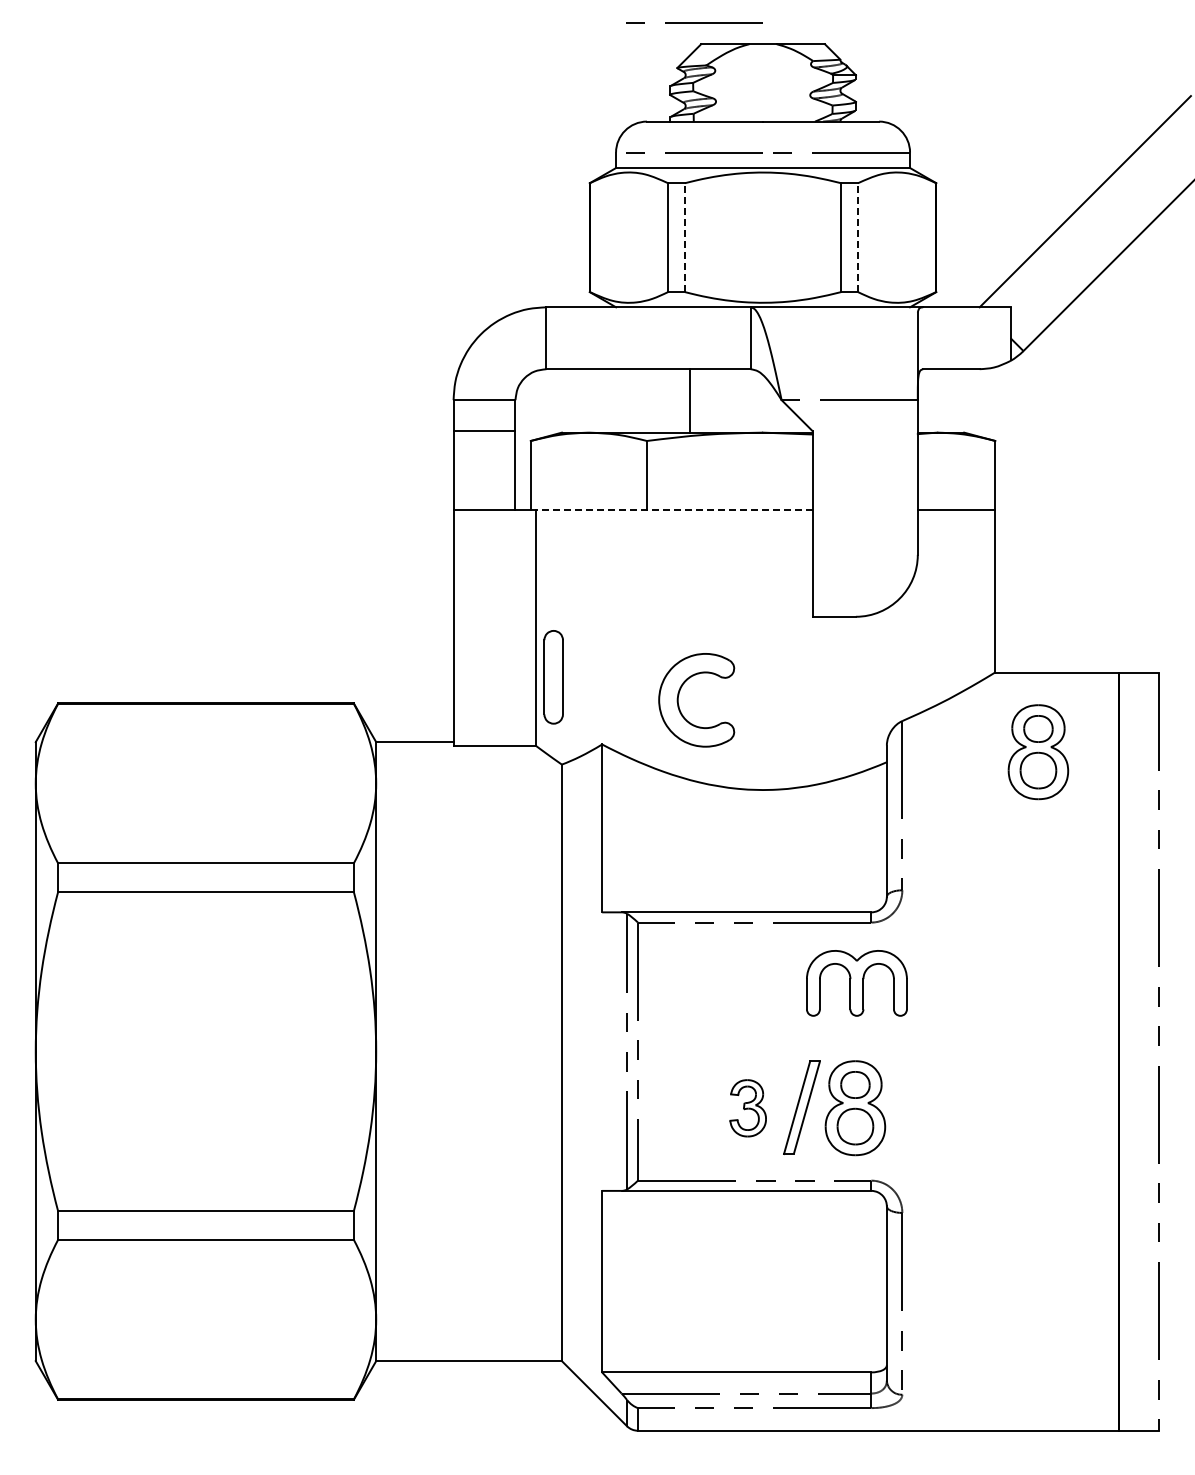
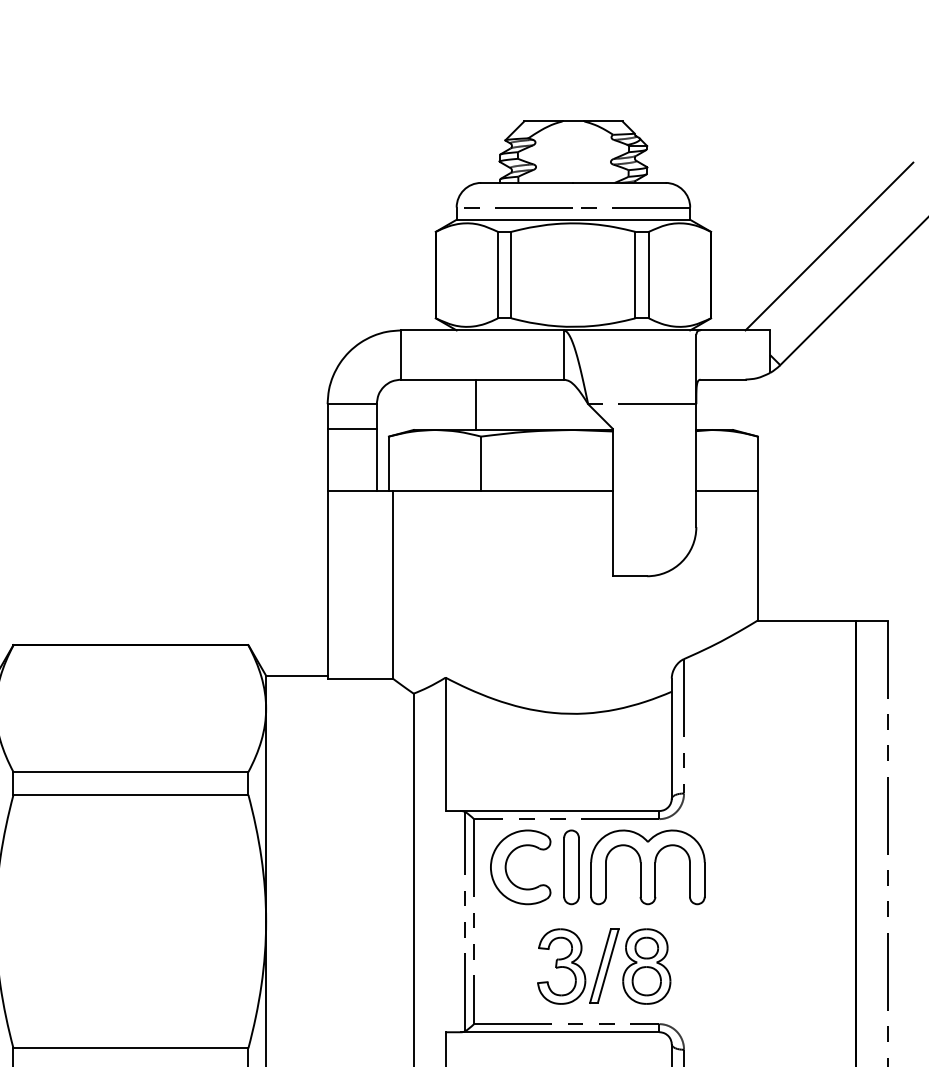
line: (694, 22) -> (518, 104), removed
line: (685, 237) -> (511, 274), dashed -> solid
line: (858, 237) -> (649, 274), dashed -> solid
line: (690, 400) -> (476, 404), moved
line: (673, 510) -> (502, 491), dashed -> solid
part: (553, 677) -> (571, 867), moved
part: (679, 695) -> (507, 863), moved
part: (1038, 752) -> (792, 684), removed
part: (856, 983) -> (647, 867), size x1.43
part: (747, 1108) -> (561, 966), size x1.67

